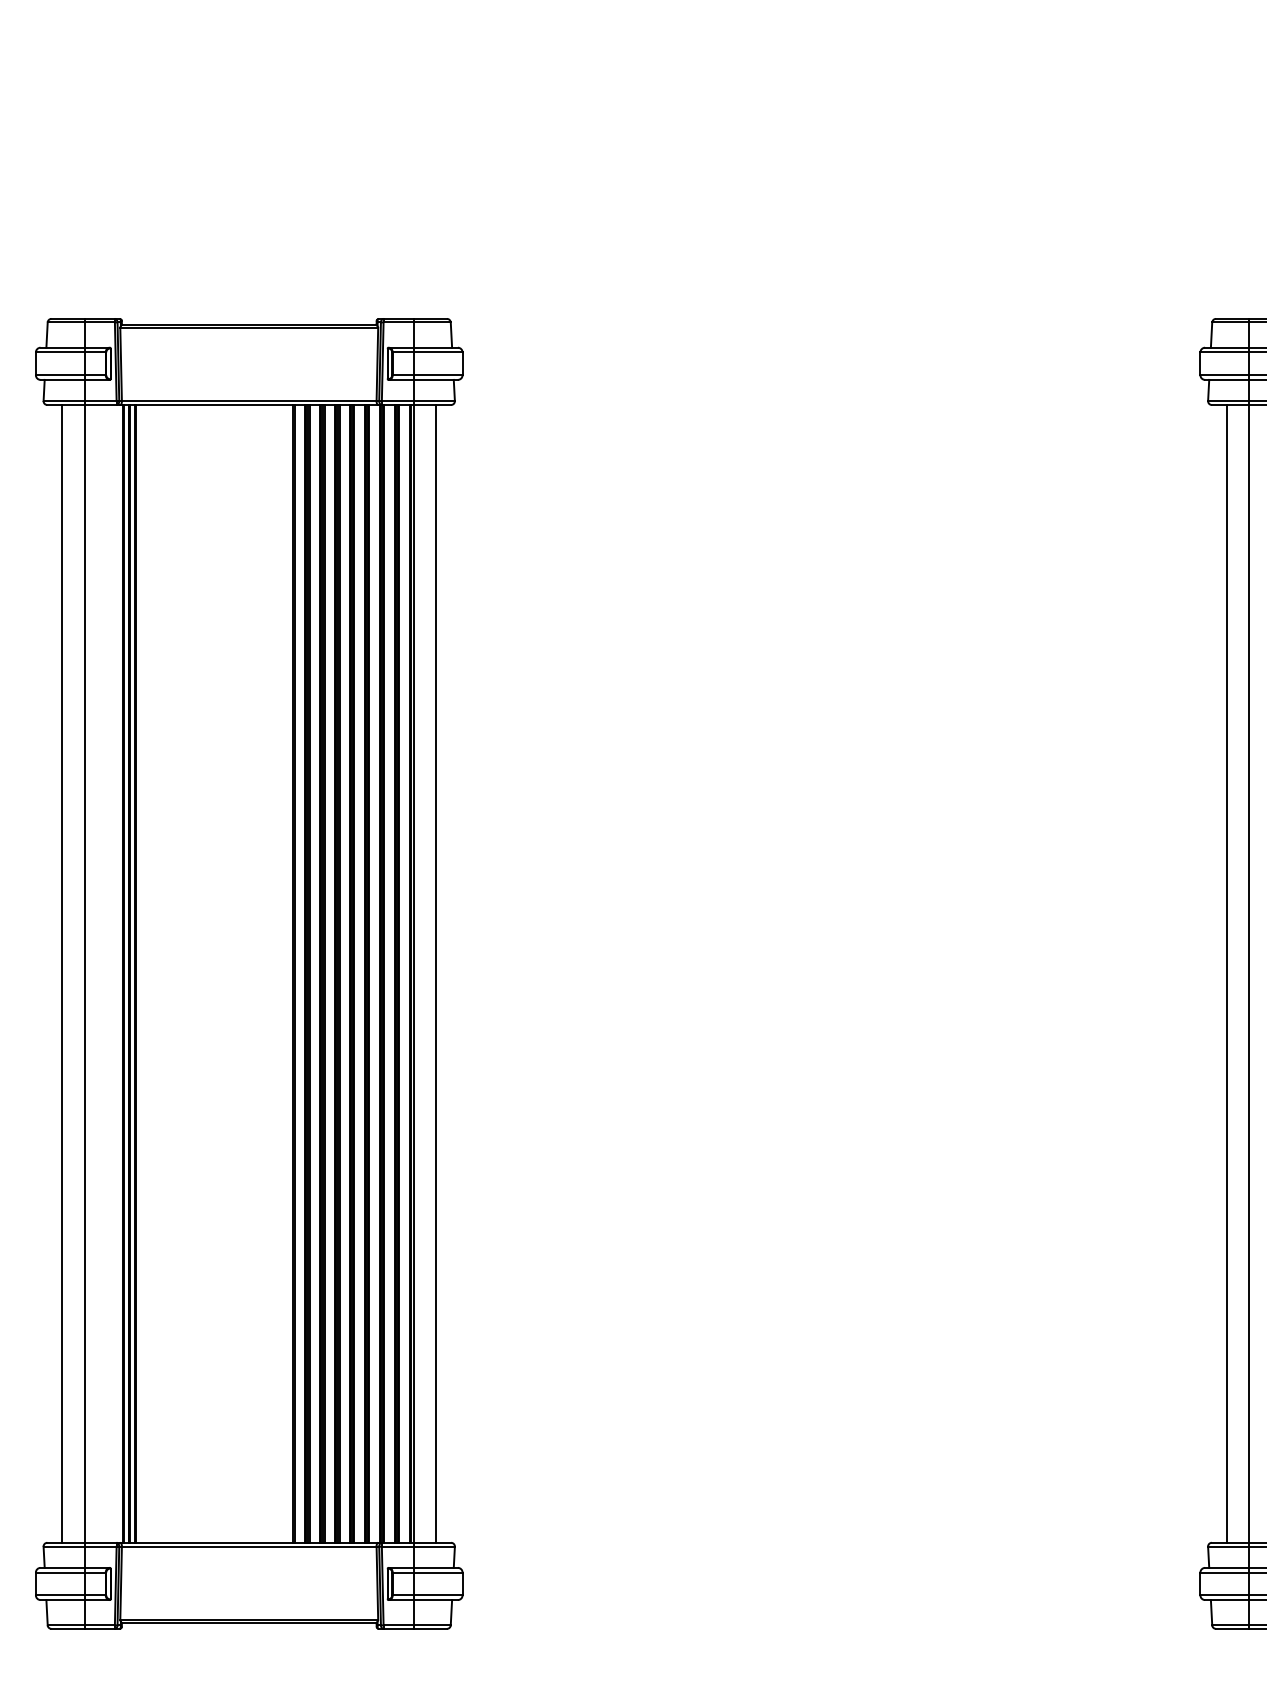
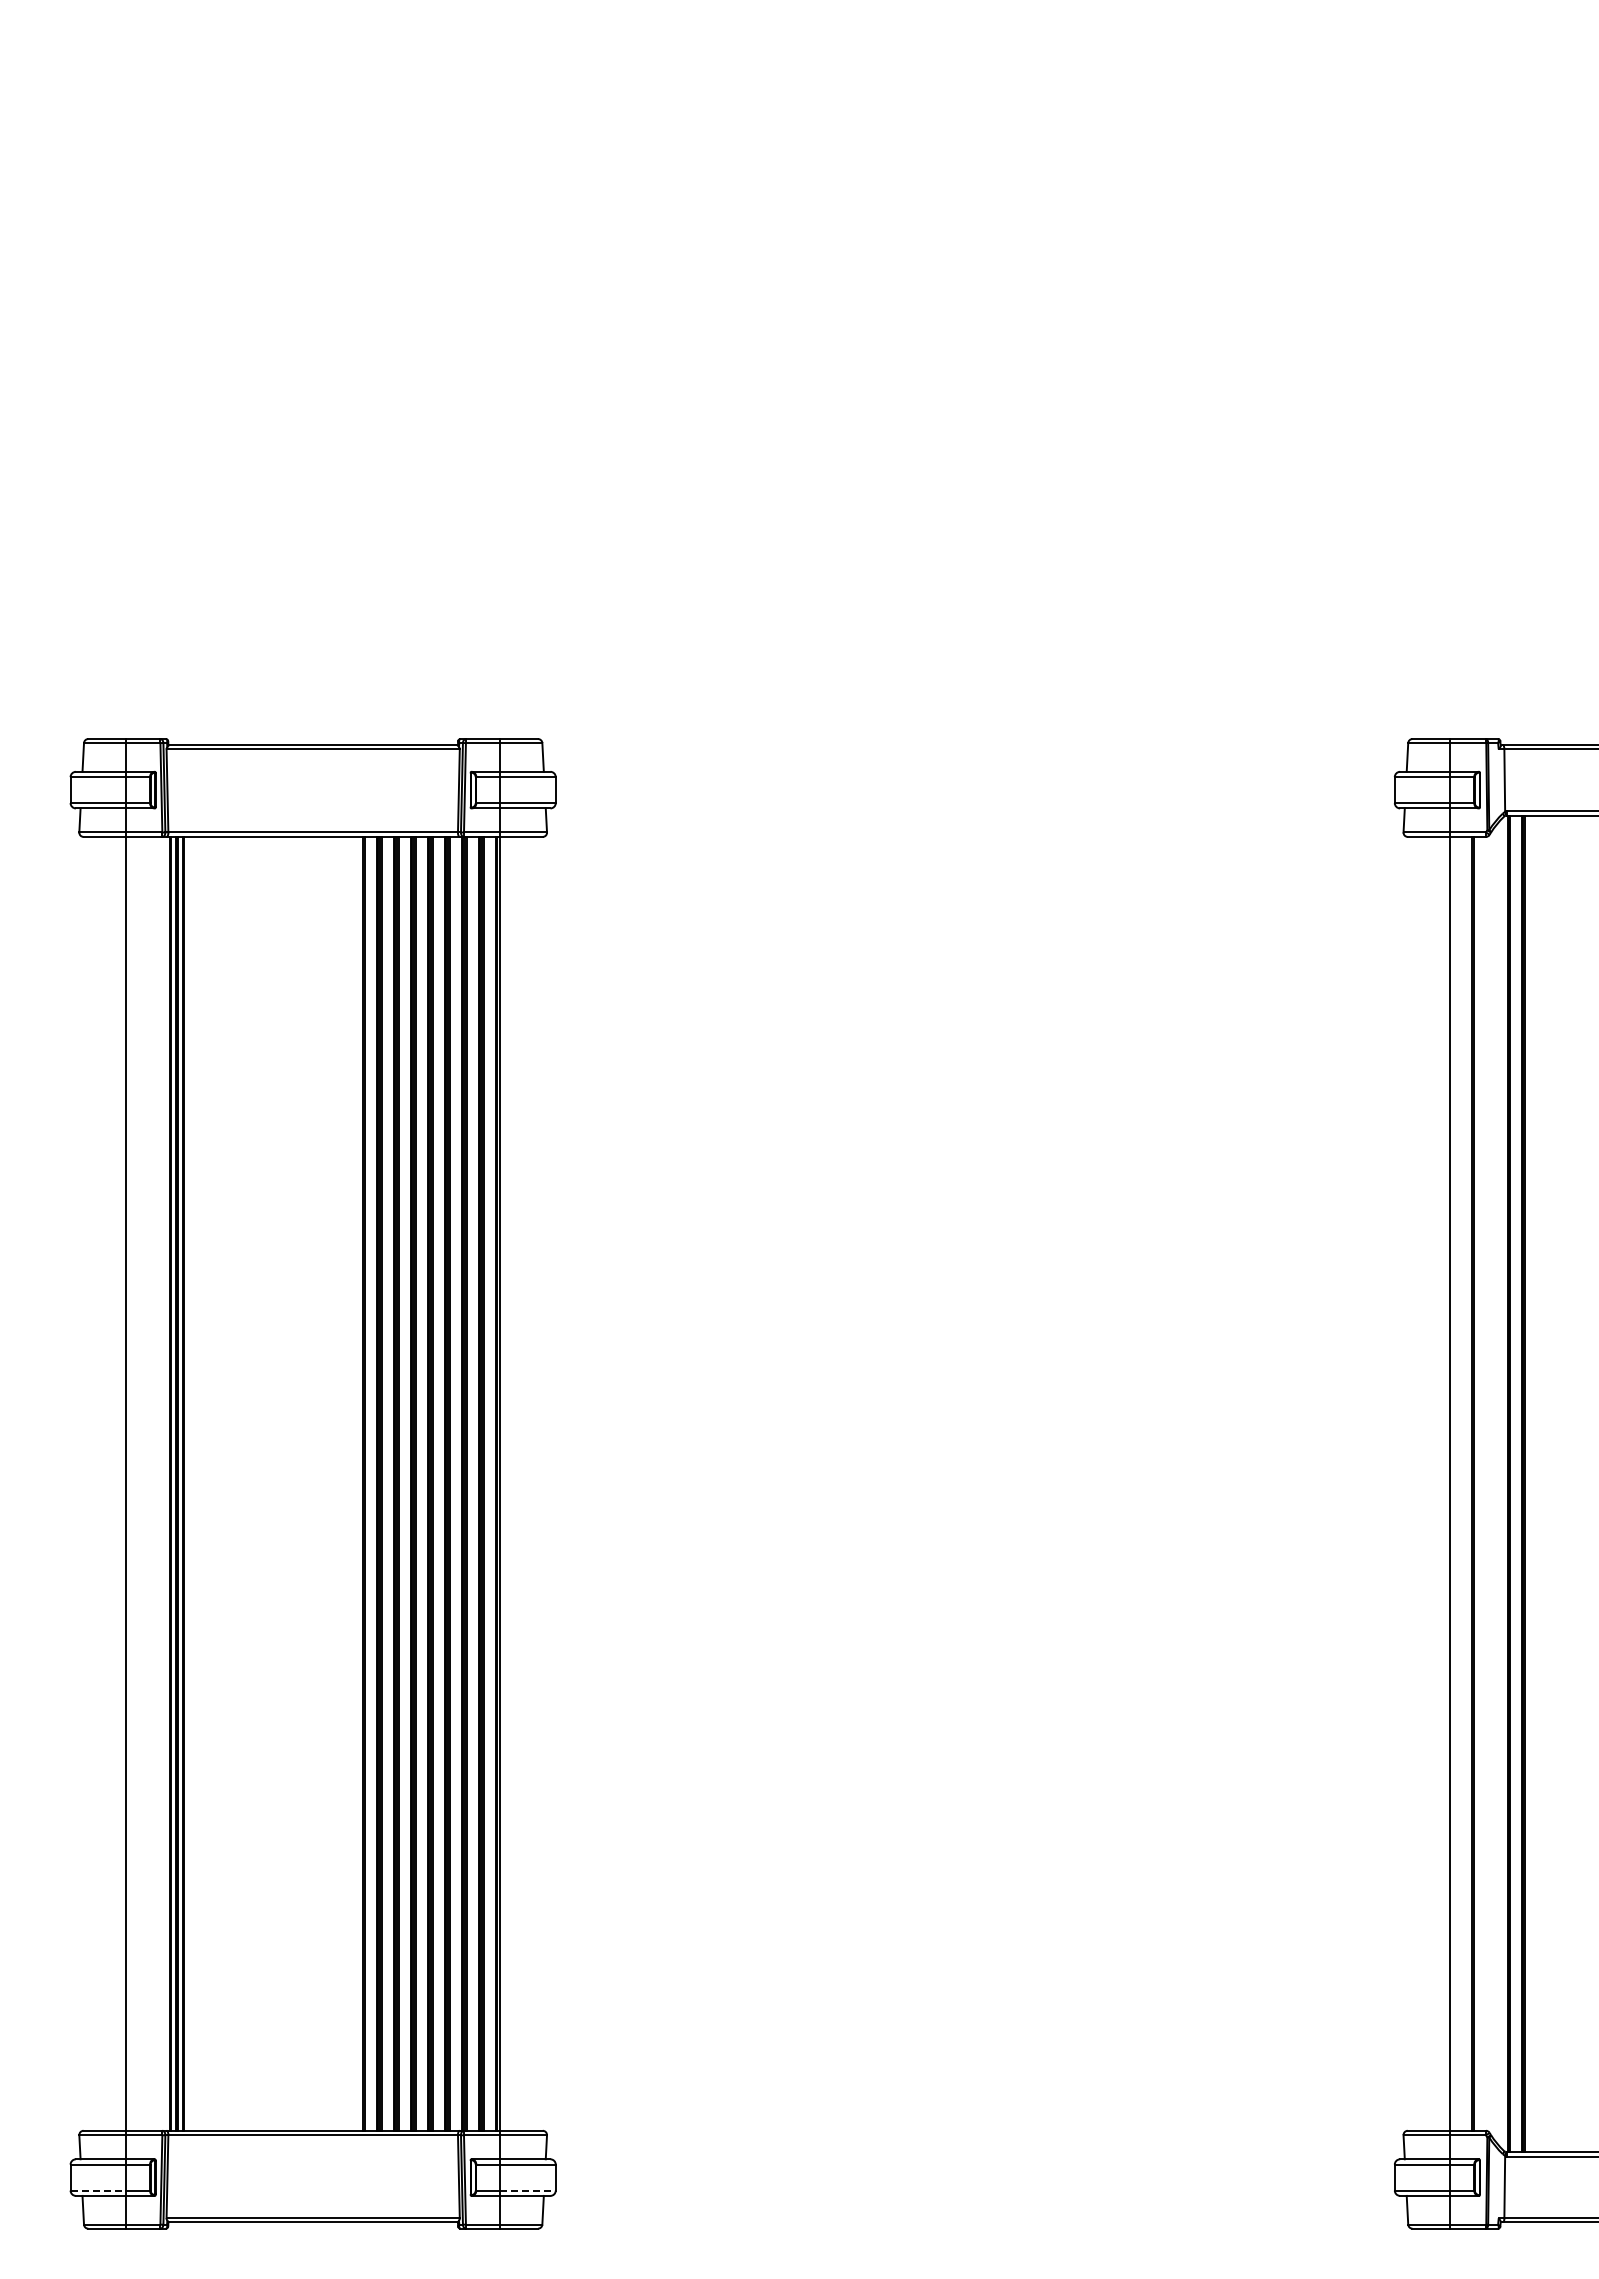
line: (62, 973) -> (100, 1483), removed
line: (435, 973) -> (525, 1483), removed
line: (1226, 973) -> (1424, 1483), removed
line: (60, 1595) -> (98, 2190), solid -> dashed
line: (438, 1595) -> (528, 2190), solid -> dashed

